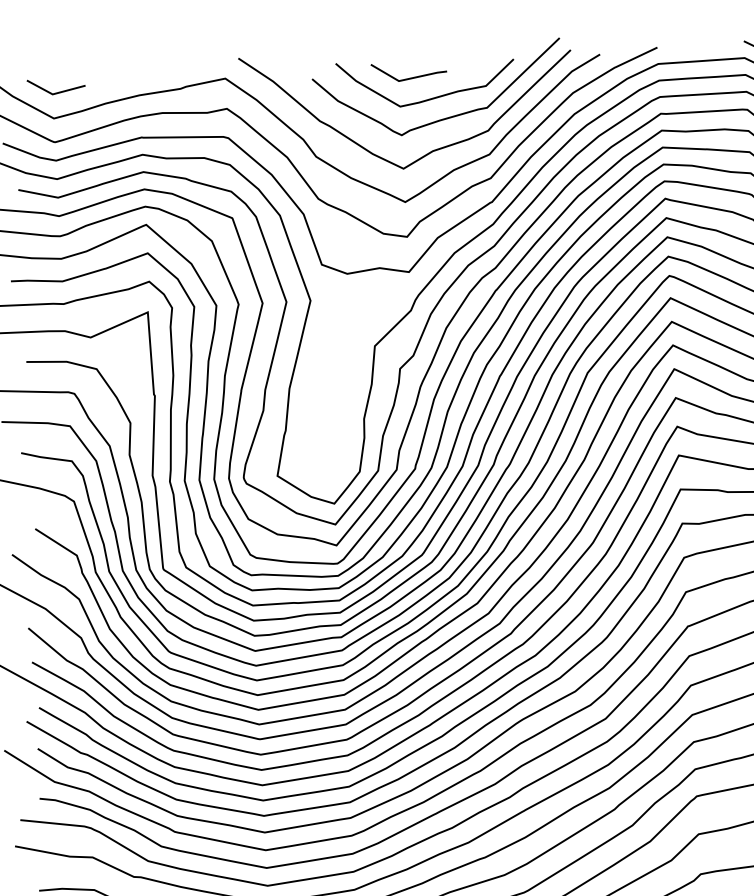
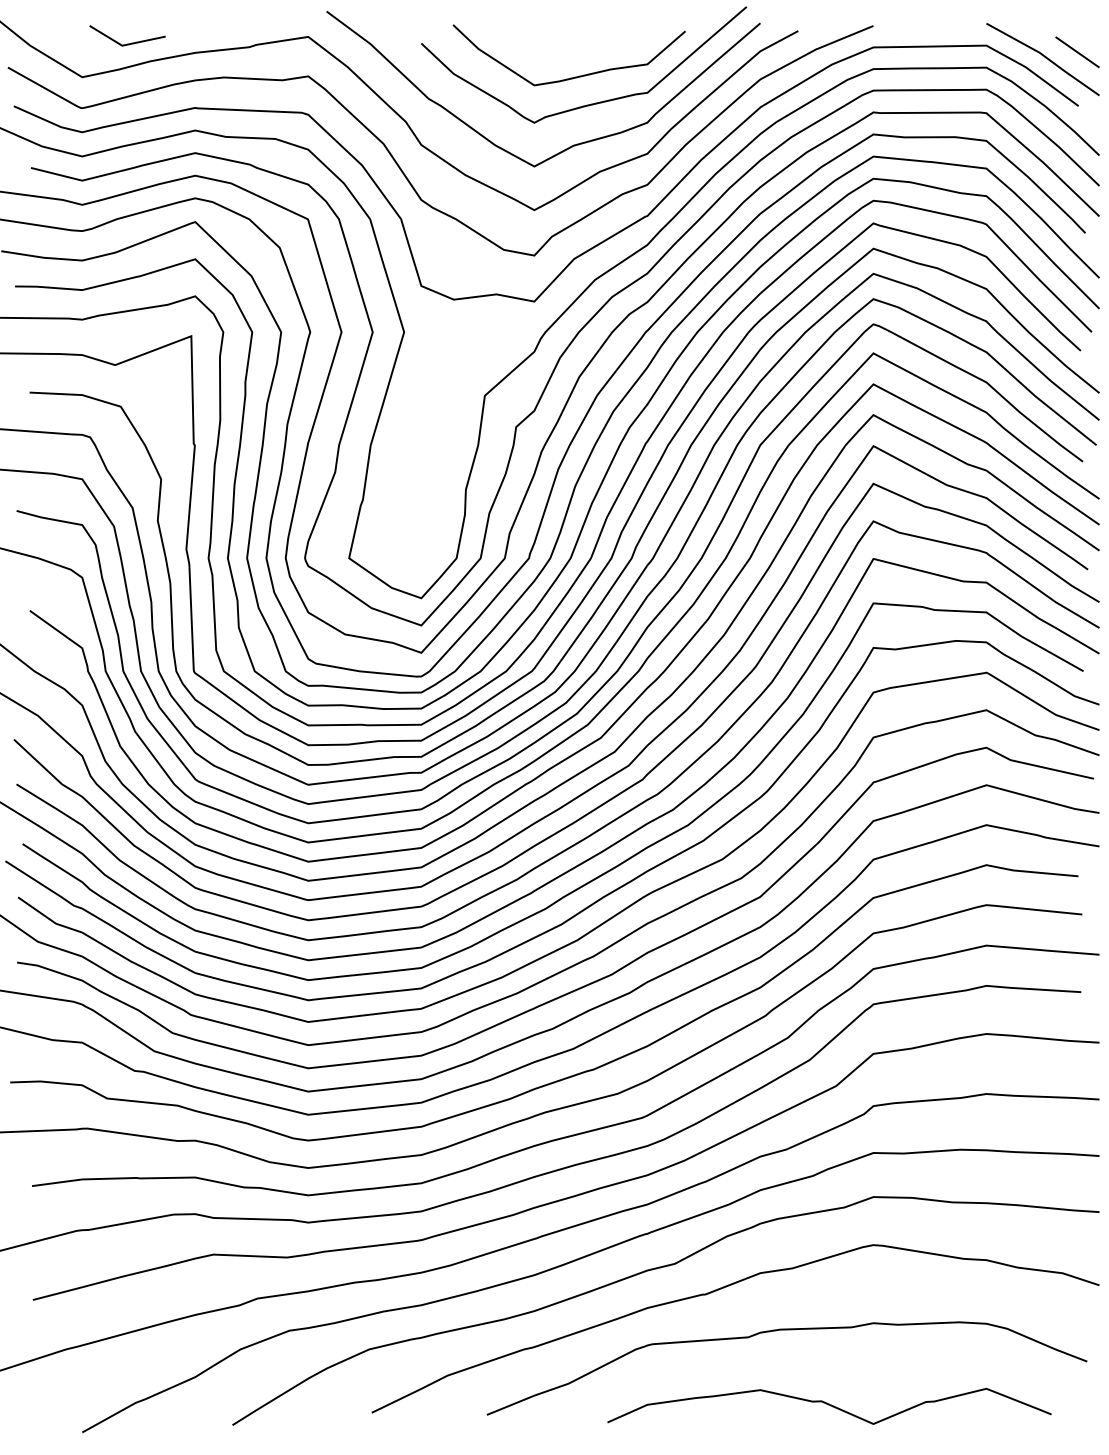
line: (409, 77) -> (548, 48), removed
line: (56, 92) -> (127, 43), moved

